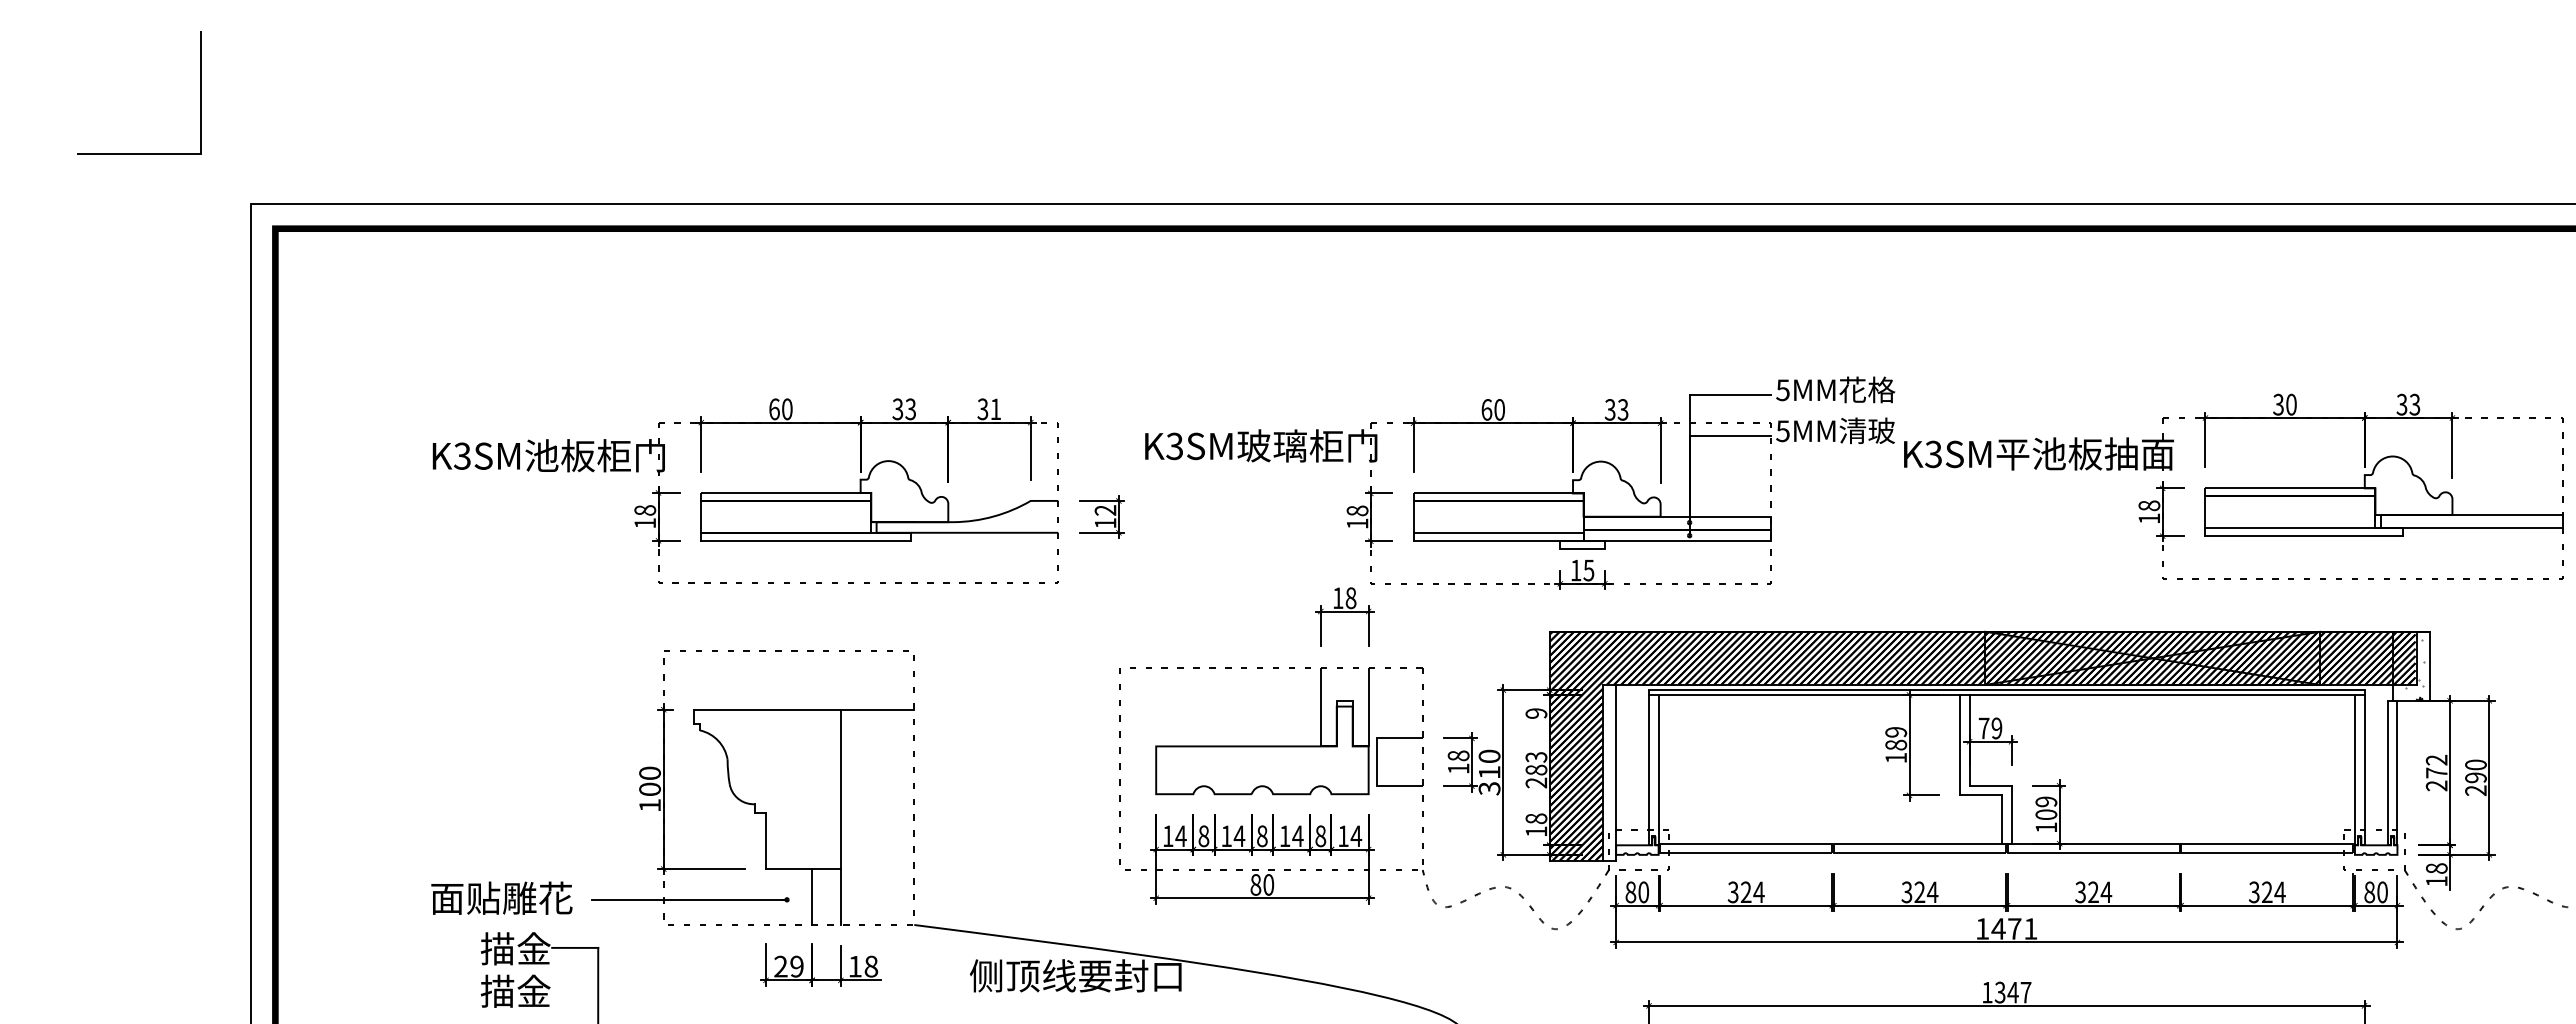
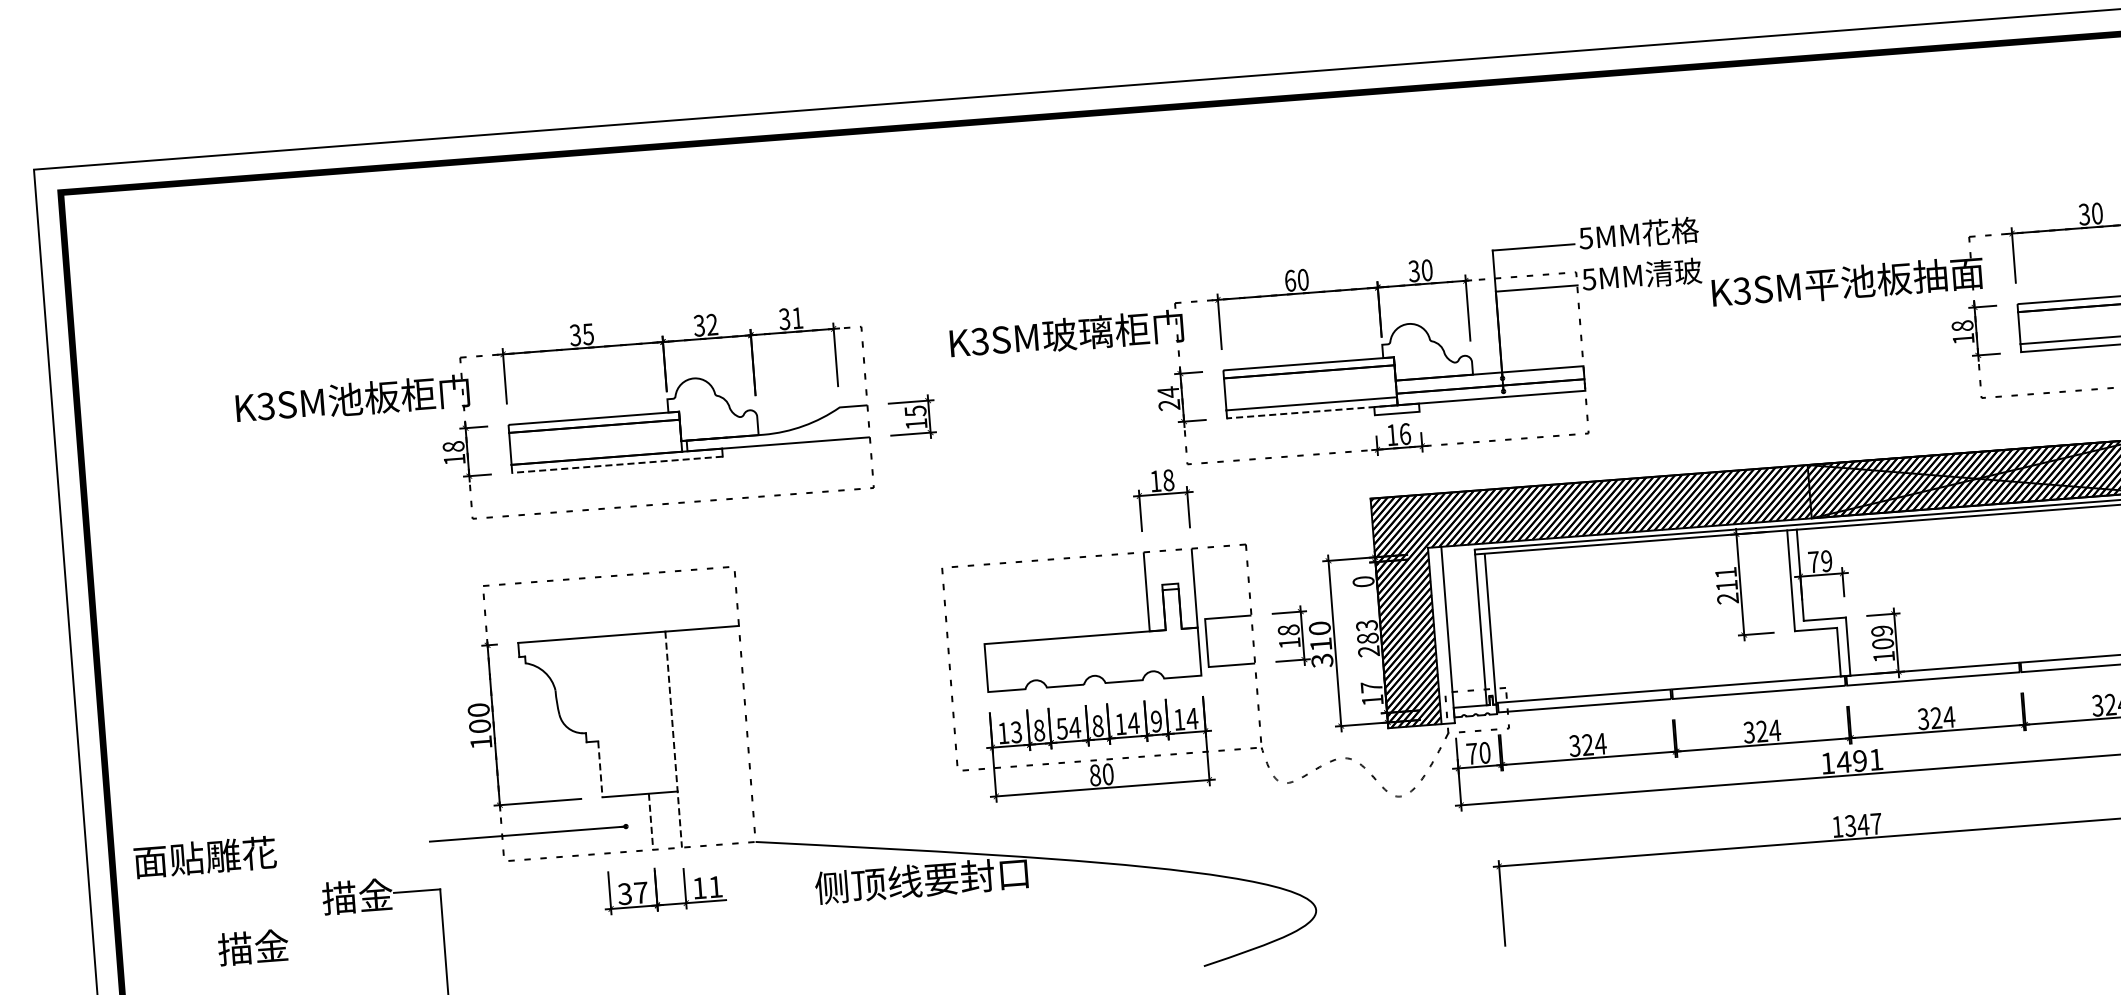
text: (780, 409) -> (581, 335), 60 -> 35
text: (910, 409) -> (712, 324), 33 -> 32
text: (1622, 409) -> (1426, 270), 33 -> 30
text: (1105, 510) -> (915, 411), 12 -> 15
text: (1357, 517) -> (1168, 398), 18 -> 24
line: (806, 540) -> (617, 464), solid -> dashed
line: (1498, 541) -> (1312, 412), solid -> dashed
text: (1588, 570) -> (1404, 434), 15 -> 16
text: (1536, 713) -> (1363, 581), 9 -> 0
text: (1896, 745) -> (1727, 586), 189 -> 211
line: (840, 817) -> (673, 739), solid -> dashed
text: (1536, 818) -> (1371, 687), 18 -> 17
text: (1180, 836) -> (1015, 732), 14 -> 13
text: (1226, 836) -> (1062, 729), 14 -> 54
text: (1320, 836) -> (1156, 721), 8 -> 9
line: (766, 841) -> (600, 769), solid -> dashed
text: (1630, 892) -> (1471, 754), 80 -> 70
text: (501, 897) -> (204, 856), moved
line: (812, 897) -> (651, 822), solid -> dashed
text: (2014, 928) -> (1859, 760), 1471 -> 1491
text: (788, 966) -> (632, 893), 29 -> 37
text: (871, 966) -> (715, 886), 18 -> 11
text: (515, 990) -> (253, 946), moved

